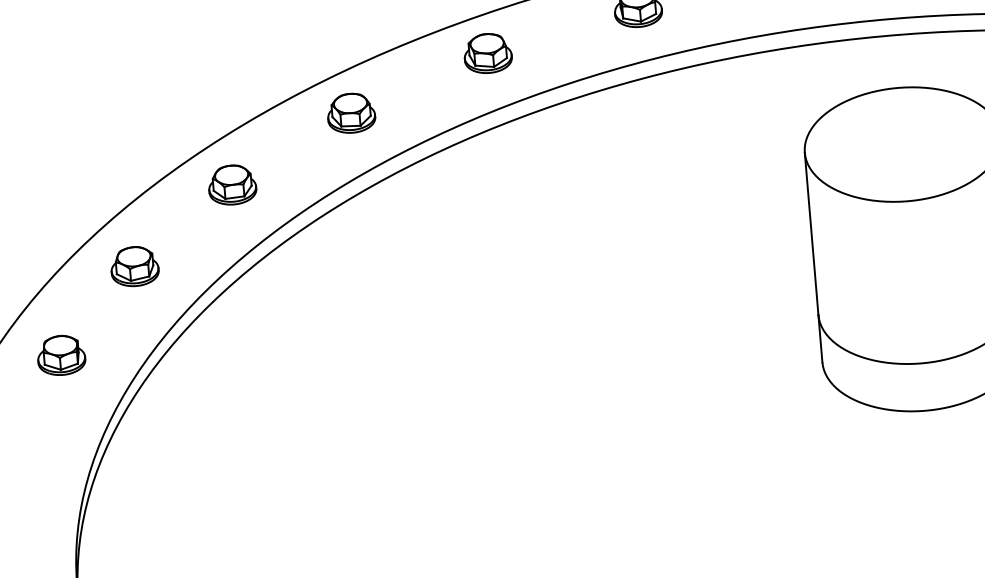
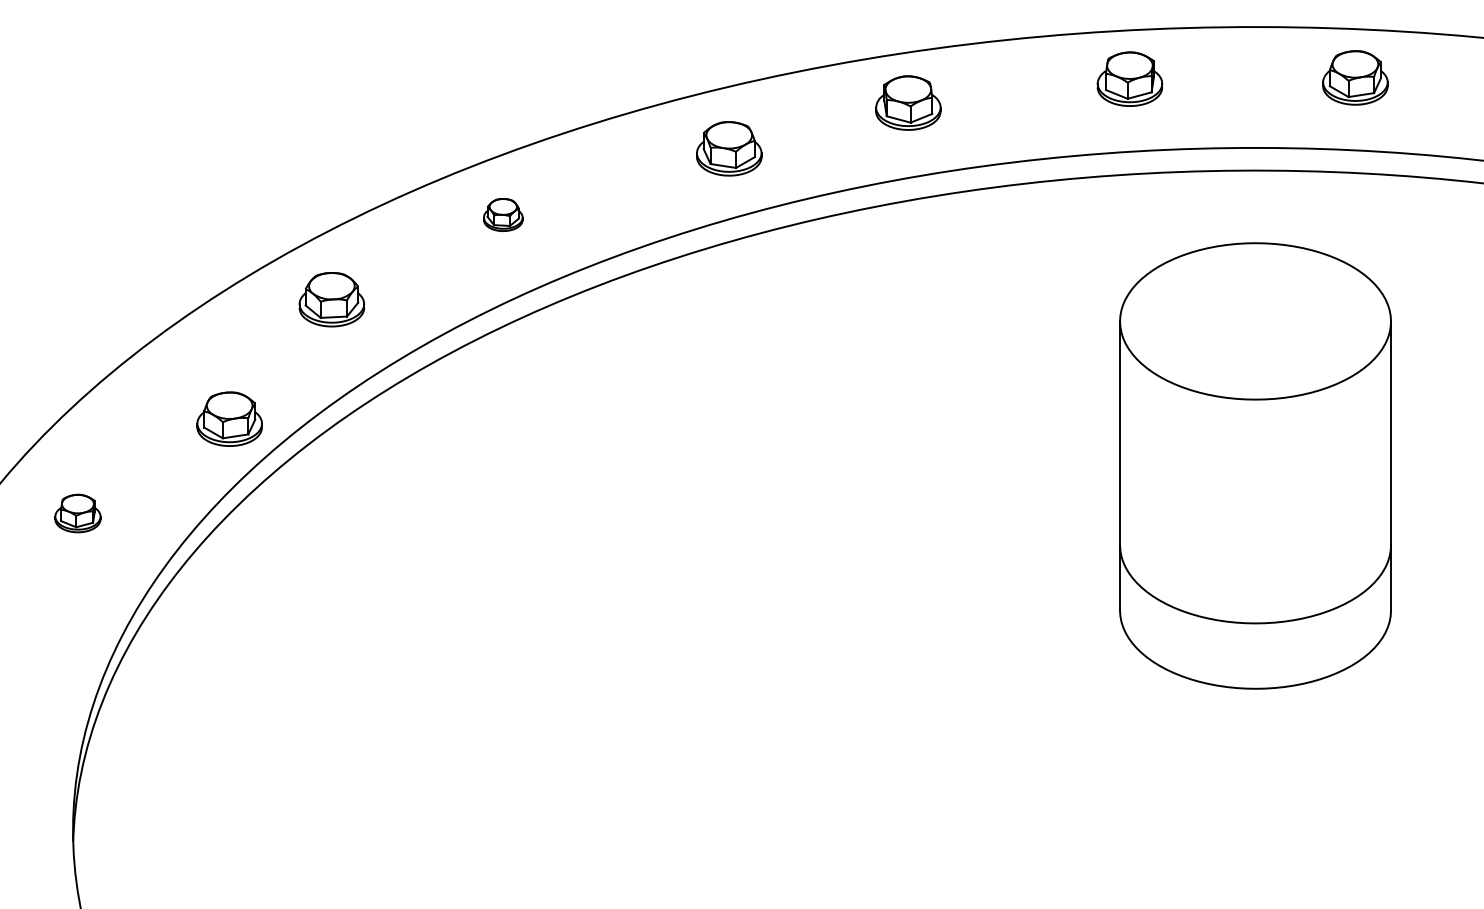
part: (488, 53) -> (729, 148), moved
part: (351, 112) -> (503, 214), size x0.6
part: (134, 266) -> (229, 418), moved
part: (61, 355) -> (77, 513), size x0.7

